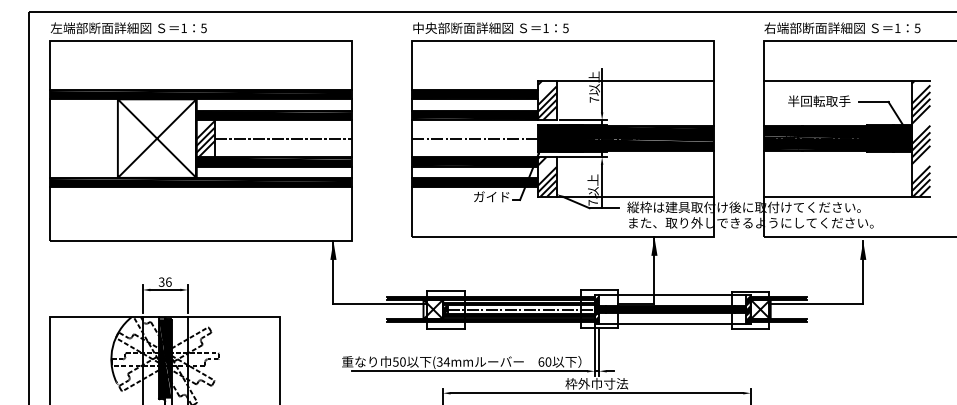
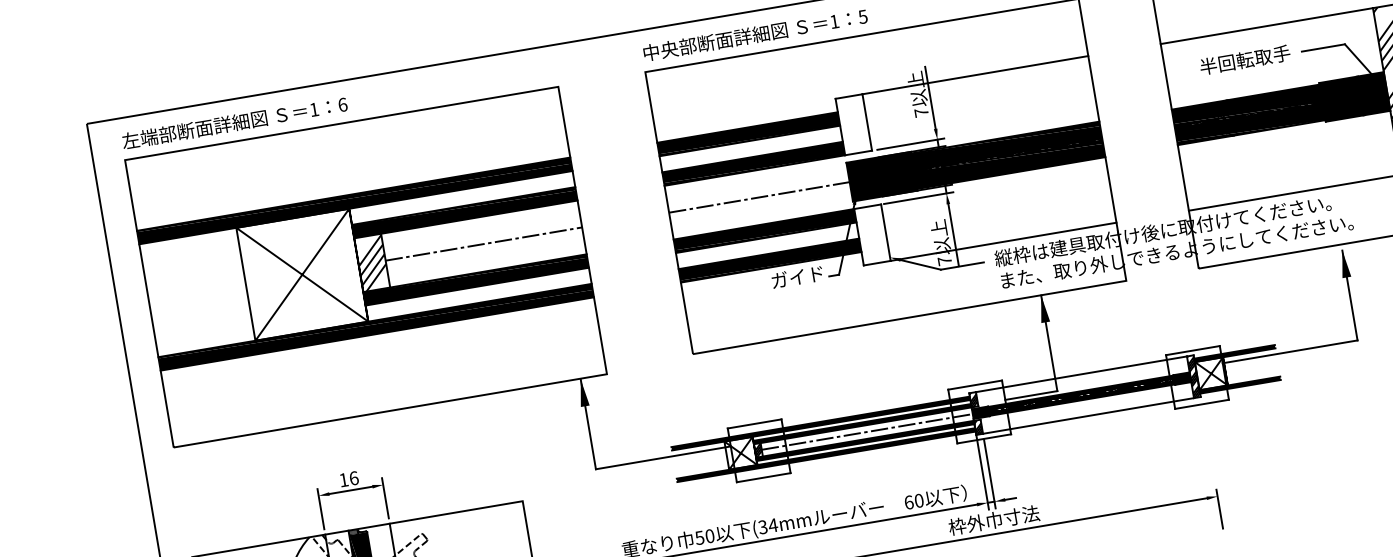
text: (203, 28) -> (342, 105), 5 -> 6
hatch: (546, 99) -> (852, 123), removed
hatch: (546, 176) -> (871, 234), removed
text: (161, 281) -> (343, 479), 36 -> 16

